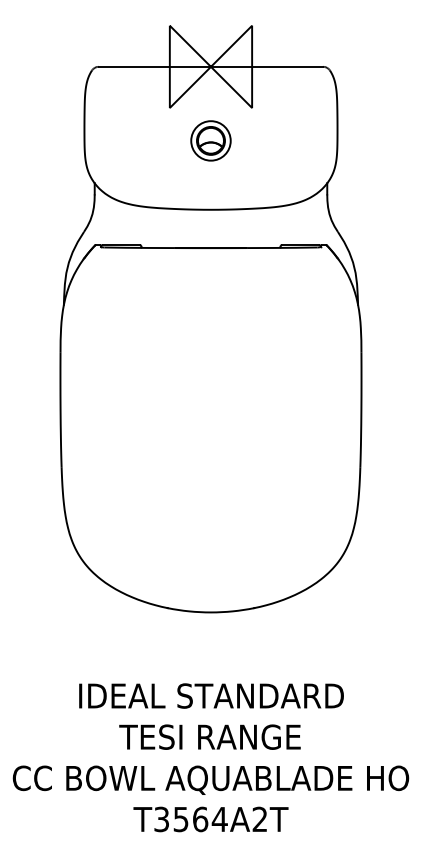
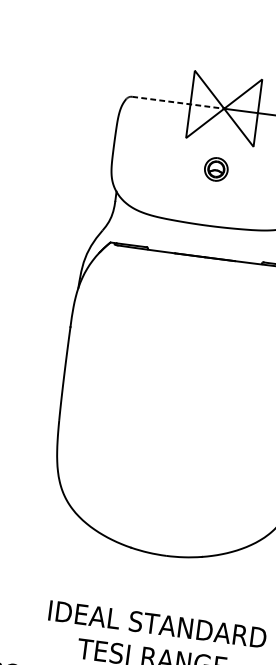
line: (155, 66) -> (178, 102), solid -> dashed
part: (210, 140) -> (215, 169), size x0.7

